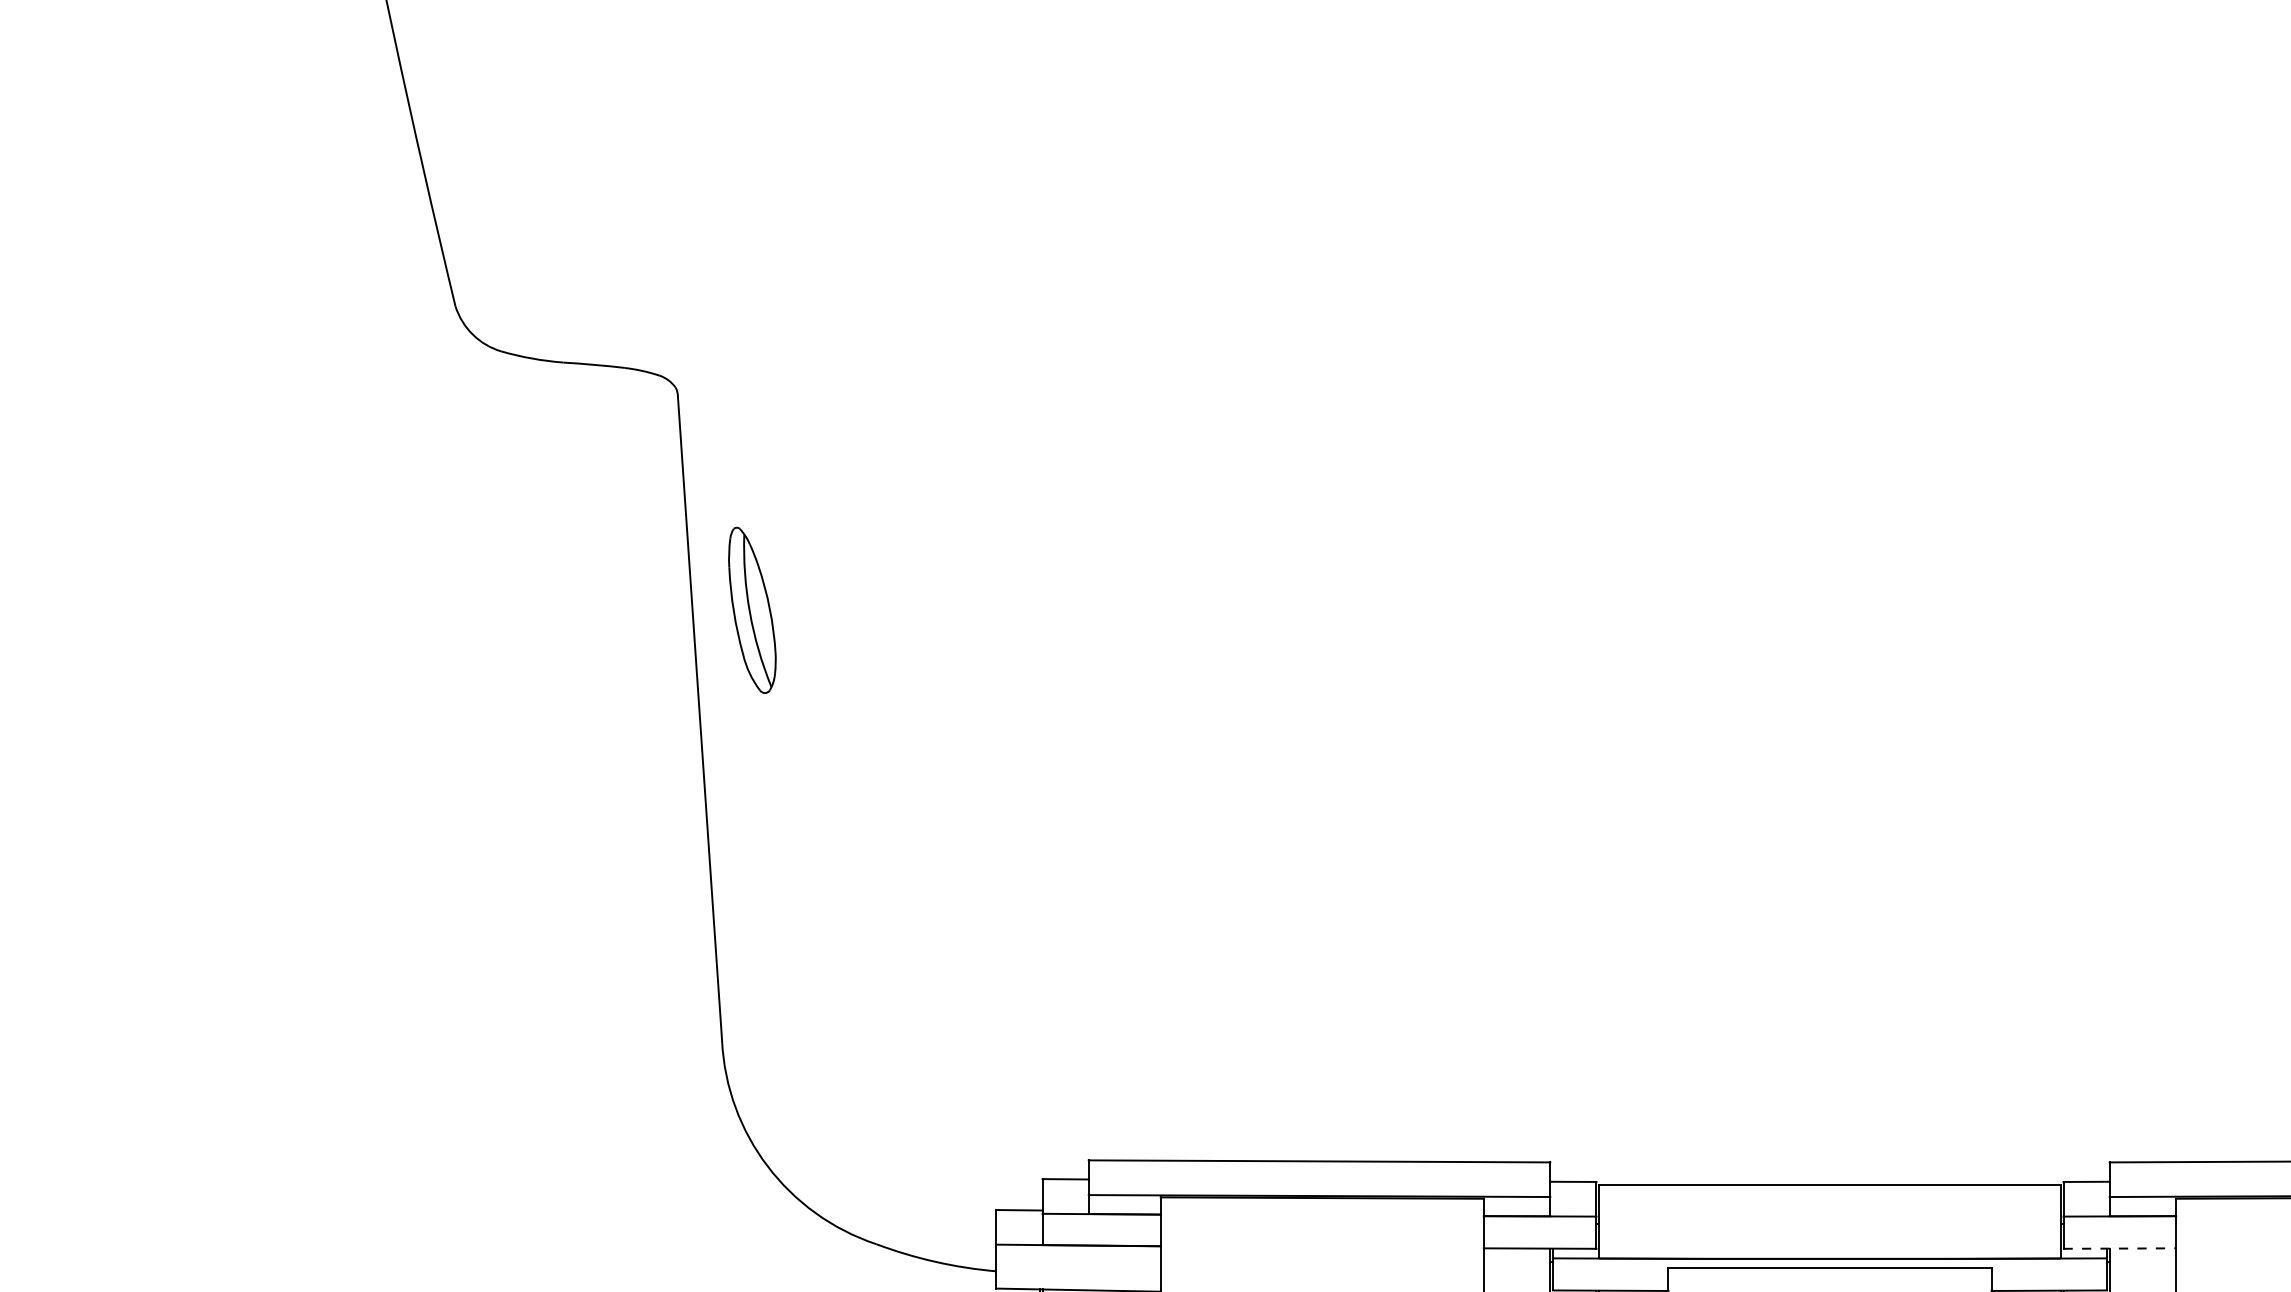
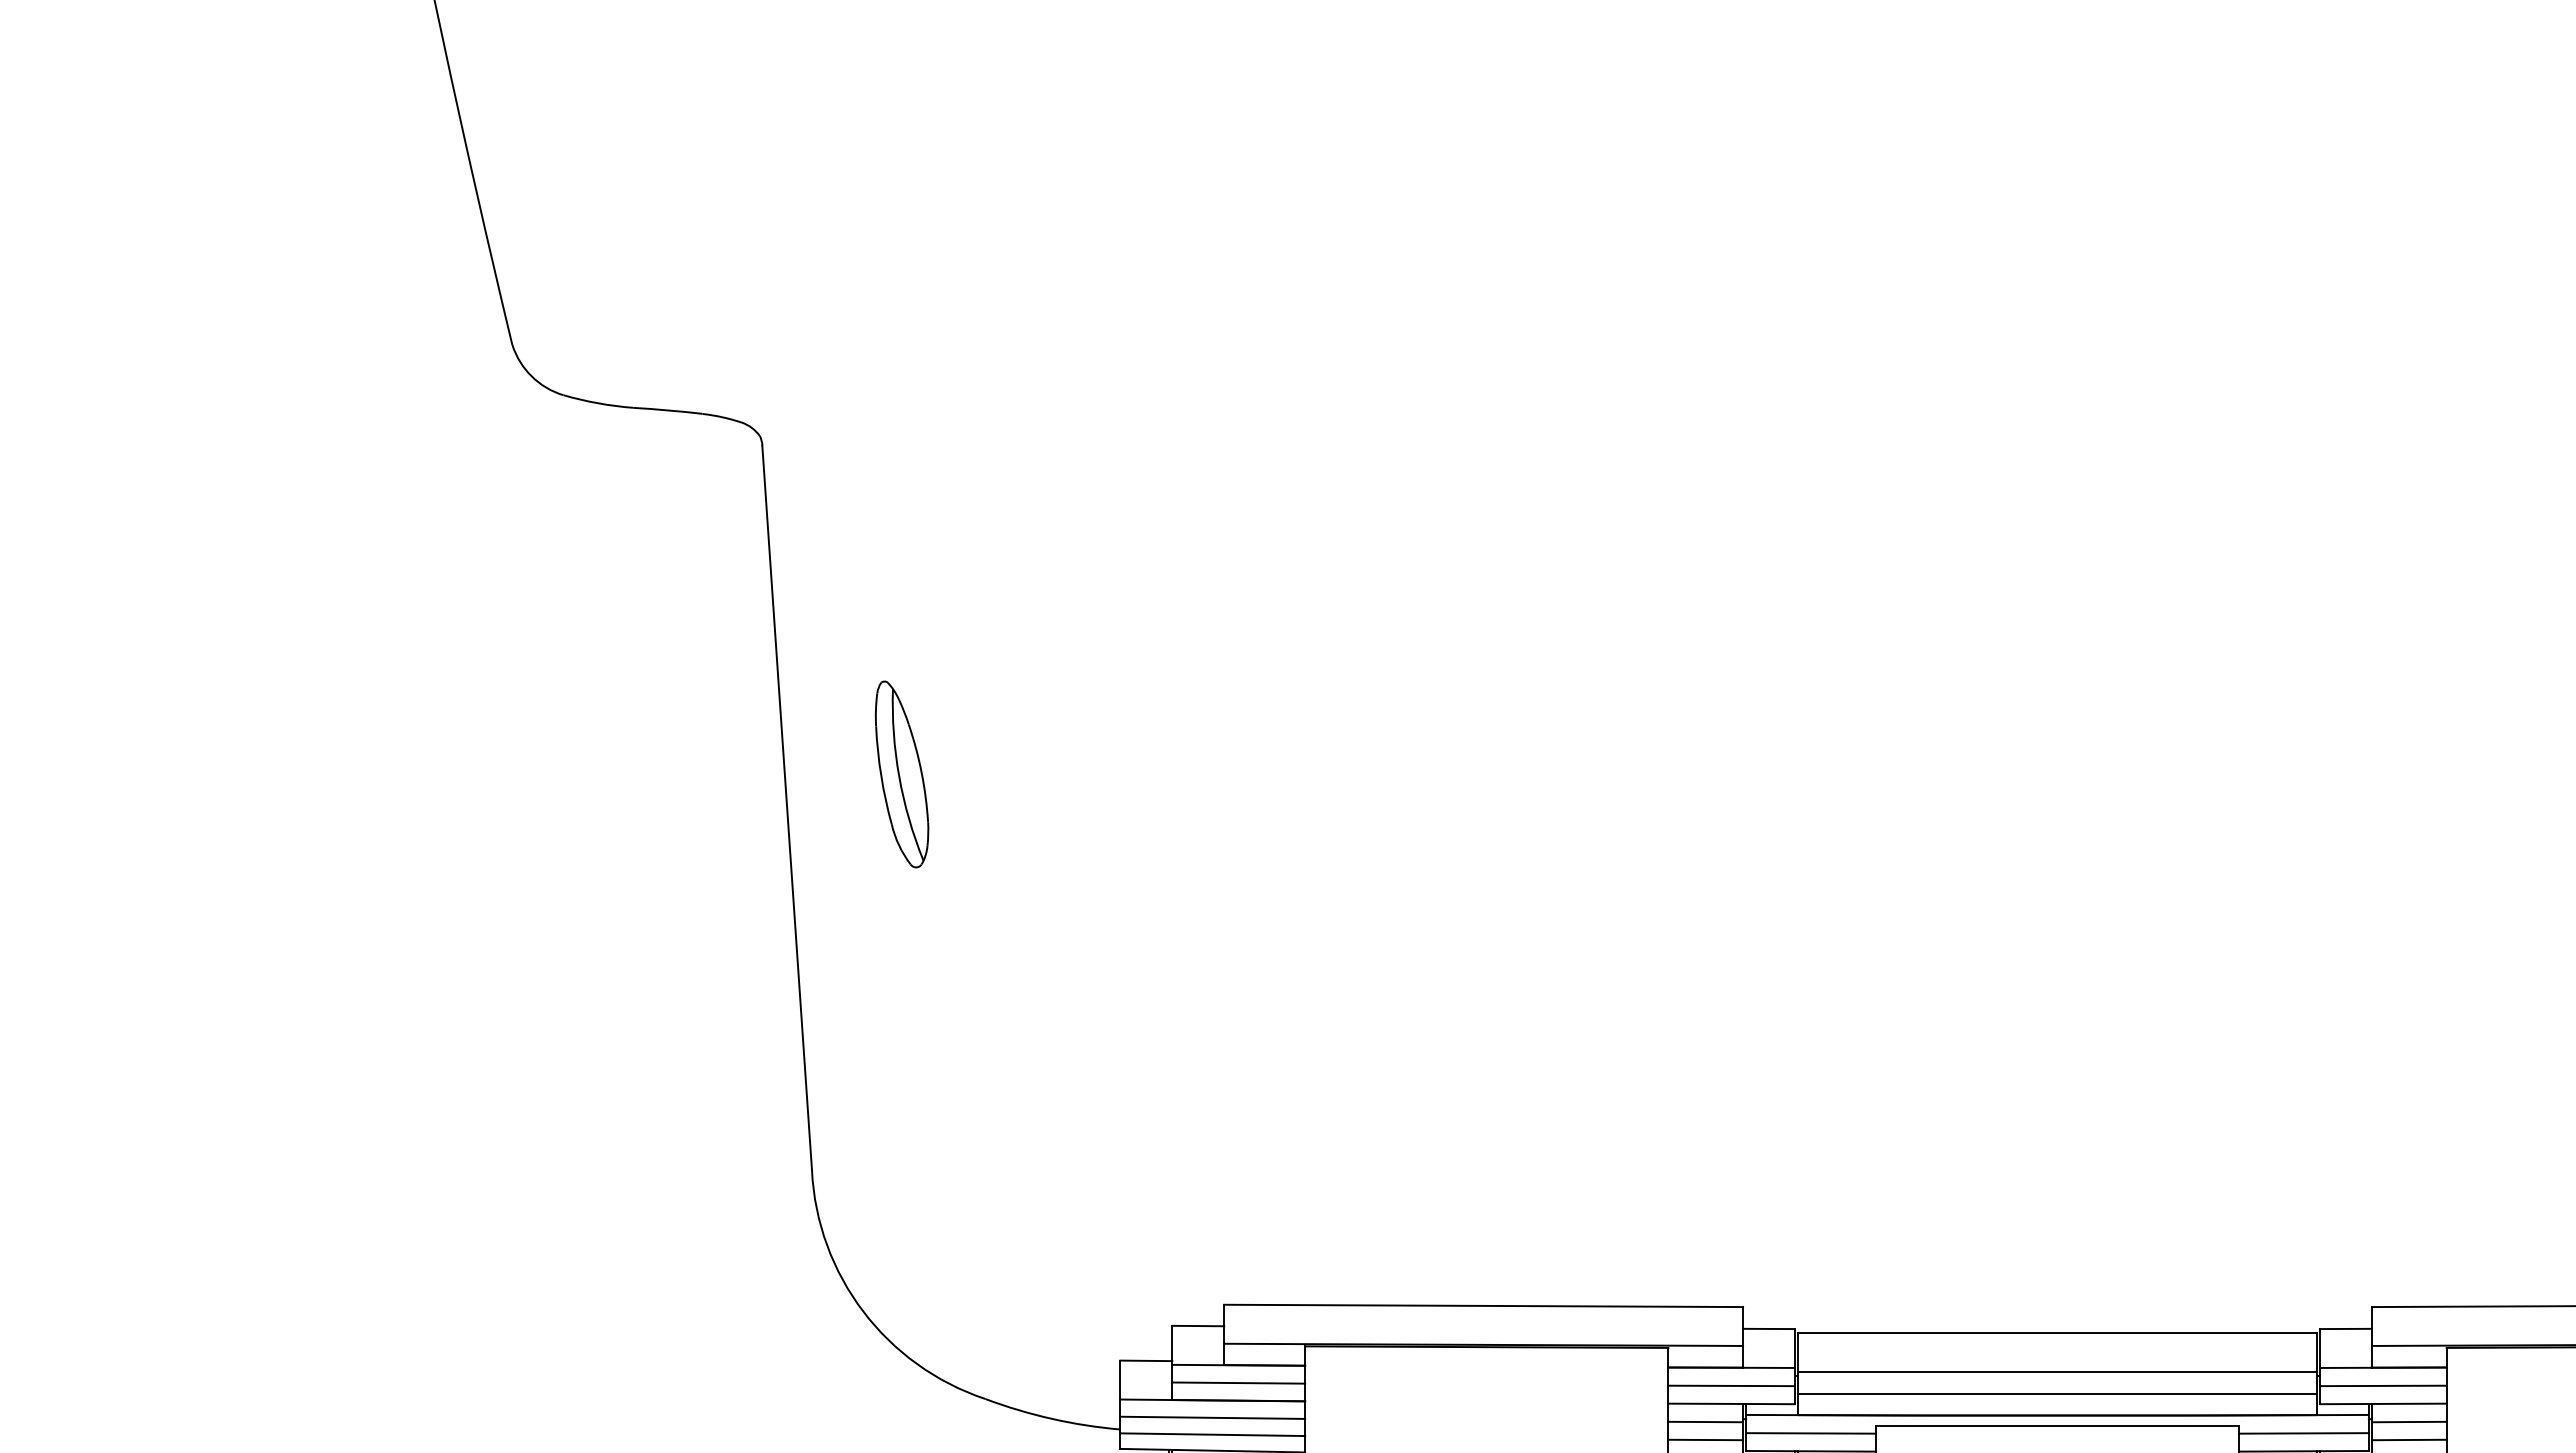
part: (752, 610) -> (902, 774), moved
line: (1829, 1219) -> (2057, 1371), added
line: (1101, 1229) -> (1238, 1382), added
line: (1539, 1232) -> (1731, 1385), added
line: (2119, 1232) -> (2383, 1385), added
line: (1829, 1239) -> (2057, 1393), added
line: (2119, 1248) -> (2383, 1403), dashed -> solid
line: (1078, 1260) -> (1212, 1417), added
line: (1516, 1264) -> (1705, 1421), added
line: (2142, 1264) -> (2408, 1421), added
line: (1610, 1274) -> (1810, 1433), added
line: (2048, 1274) -> (2303, 1433), added
line: (1078, 1275) -> (1212, 1434), added
line: (1516, 1280) -> (1705, 1439), added
line: (2142, 1280) -> (2408, 1439), added

